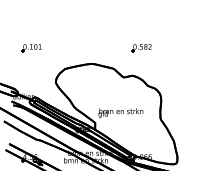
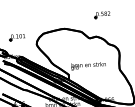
part: (31, 48) -> (17, 37), moved

